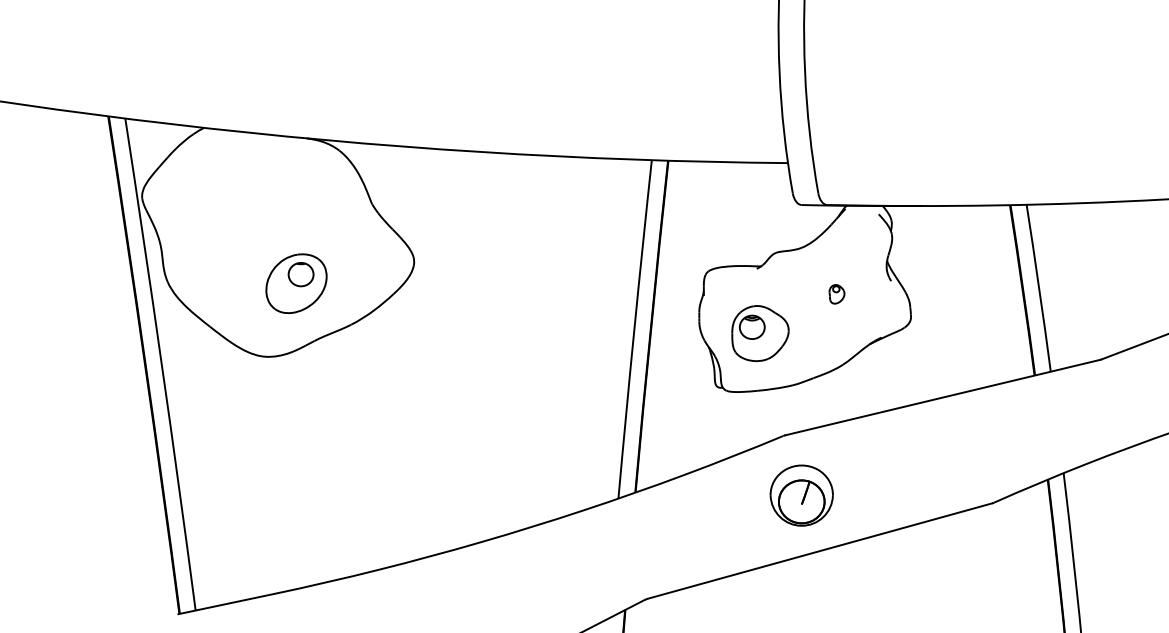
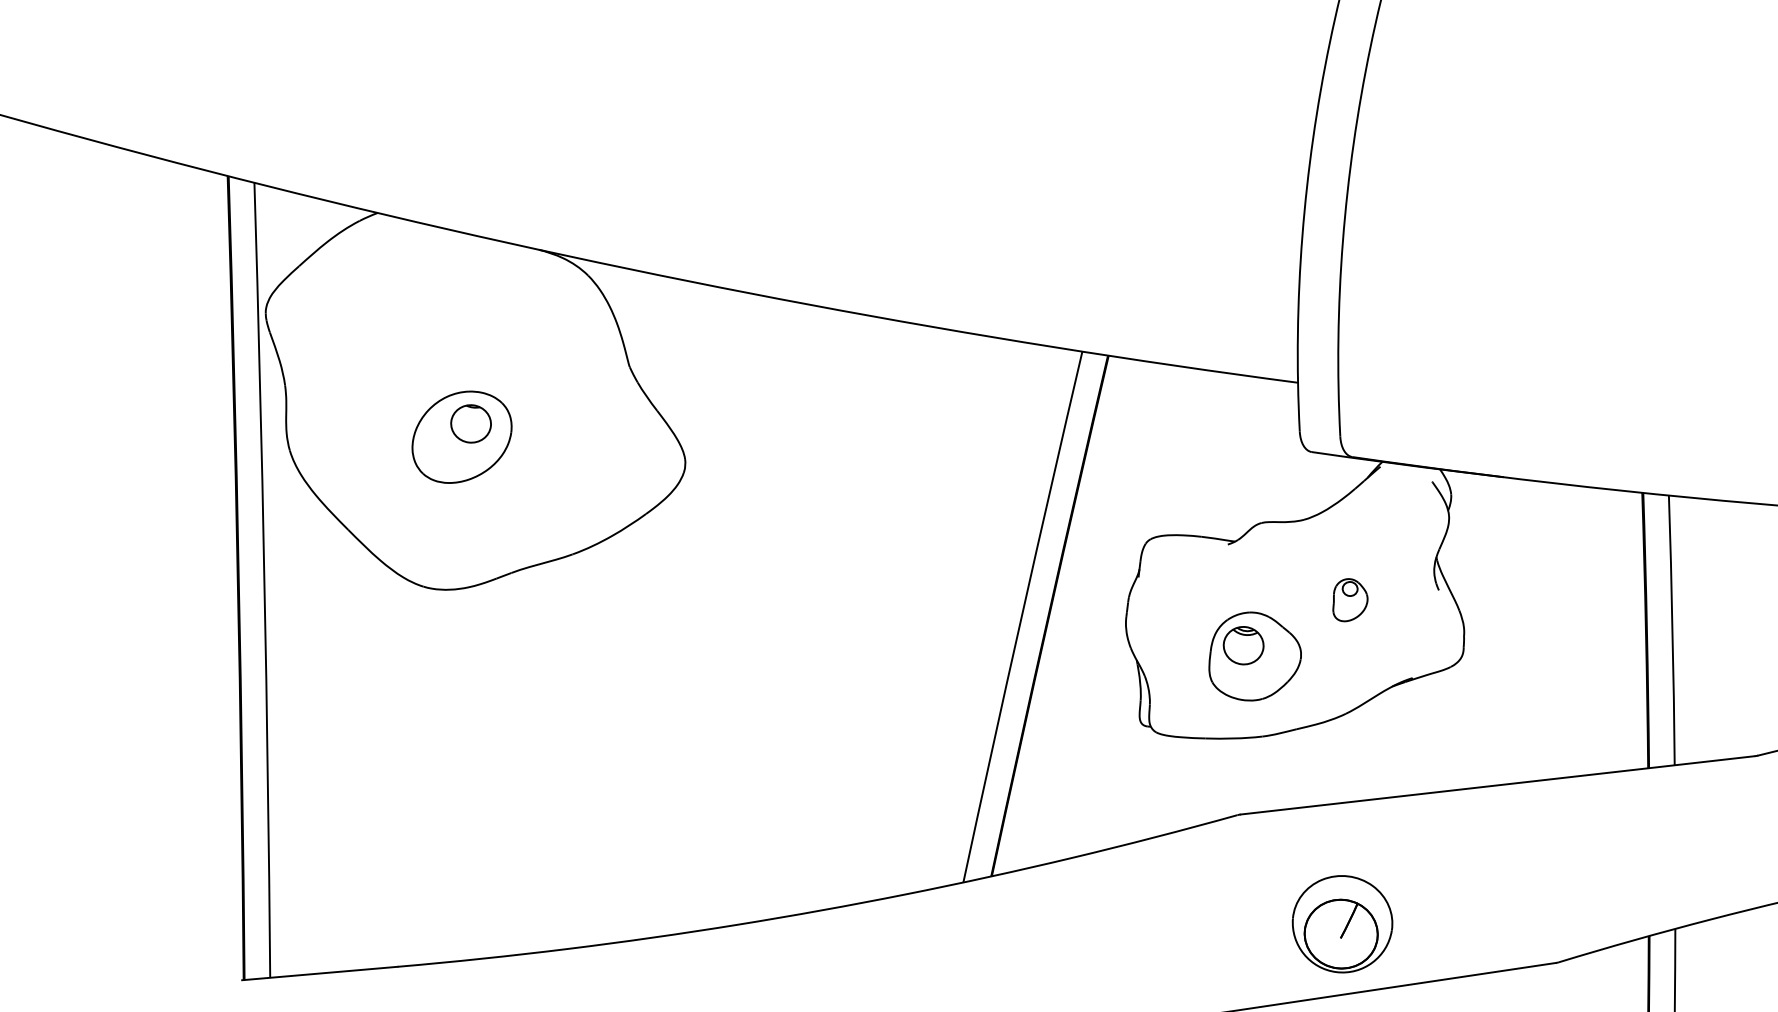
part: (296, 283) -> (462, 437), moved
part: (836, 294) -> (1349, 600), size x1.43
part: (760, 333) -> (1255, 657), moved
part: (801, 495) -> (1342, 923), moved

